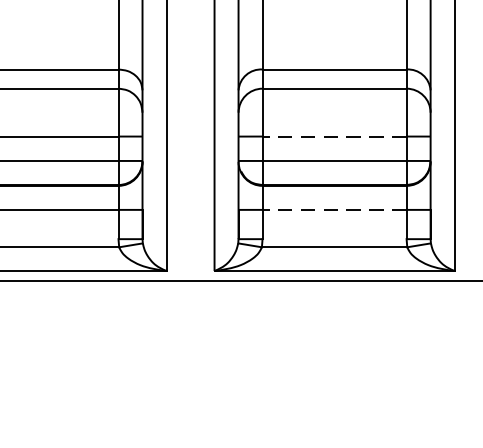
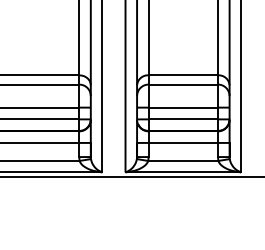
line: (334, 136) -> (183, 107), dashed -> solid
line: (334, 208) -> (183, 142), dashed -> solid

